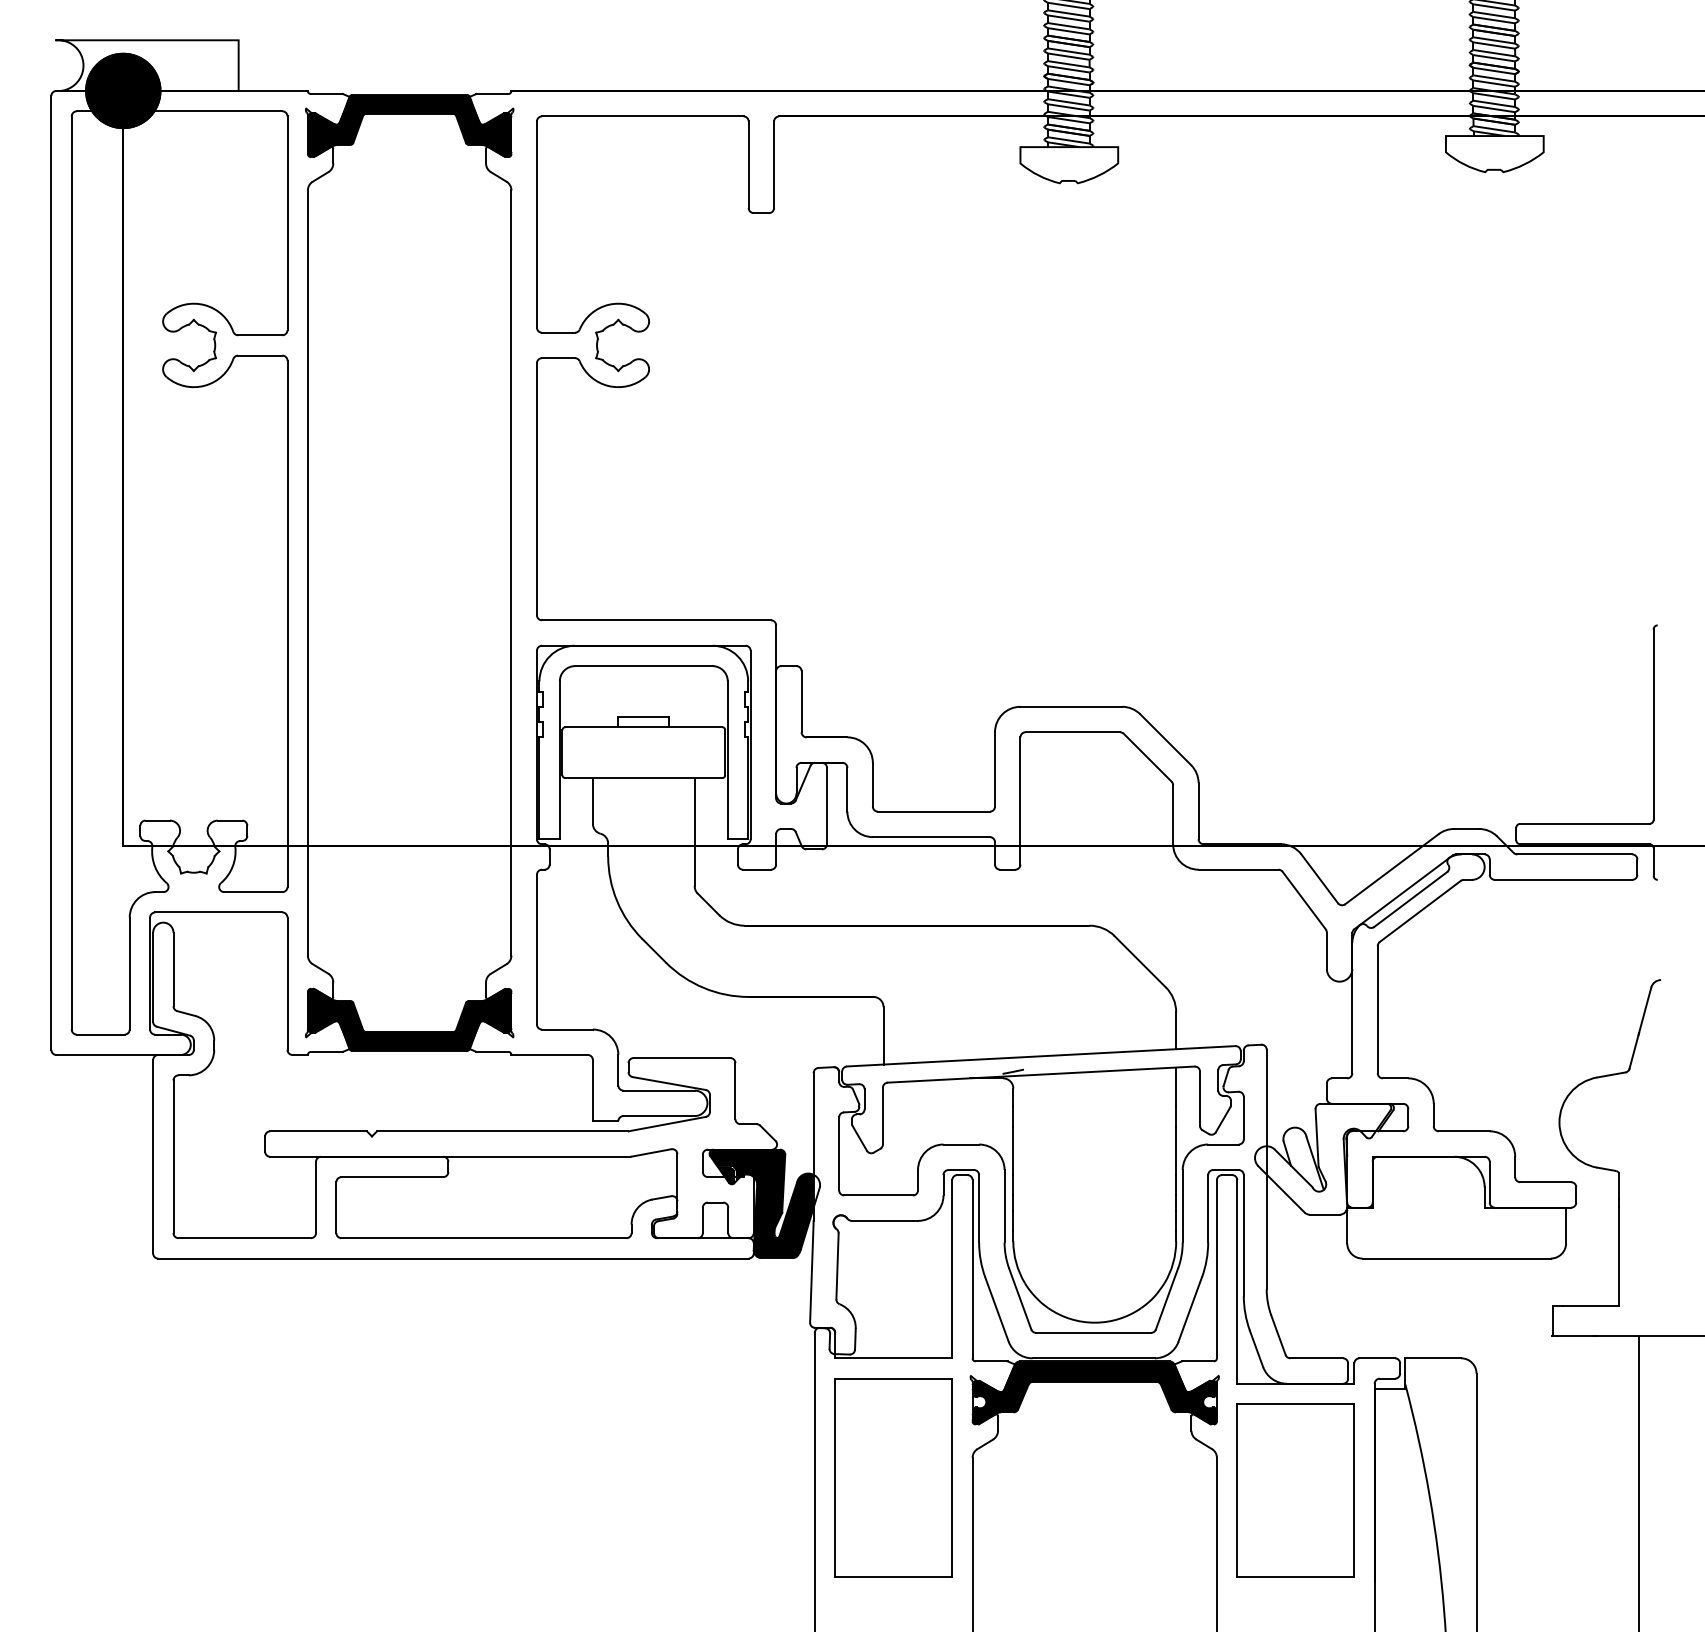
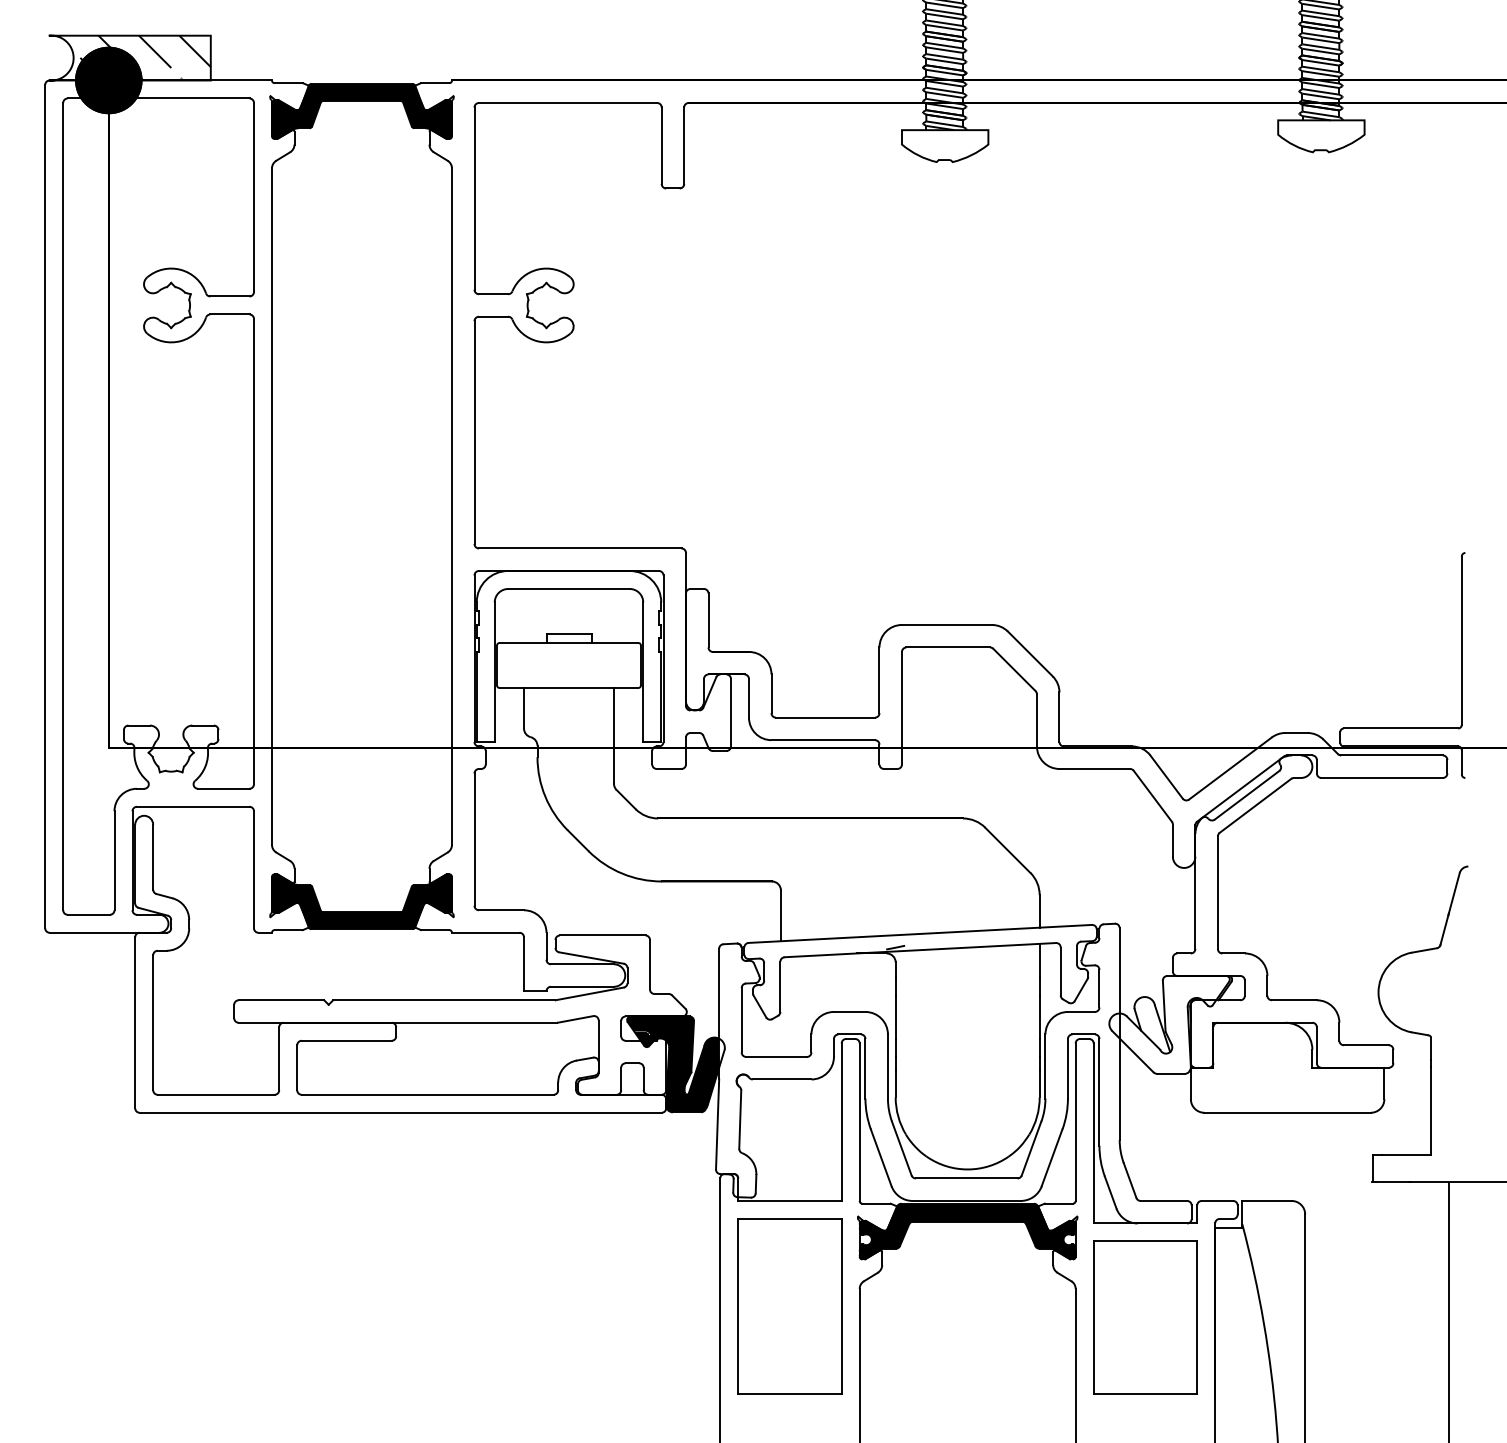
hatch: (152, 64) -> (134, 57), added

